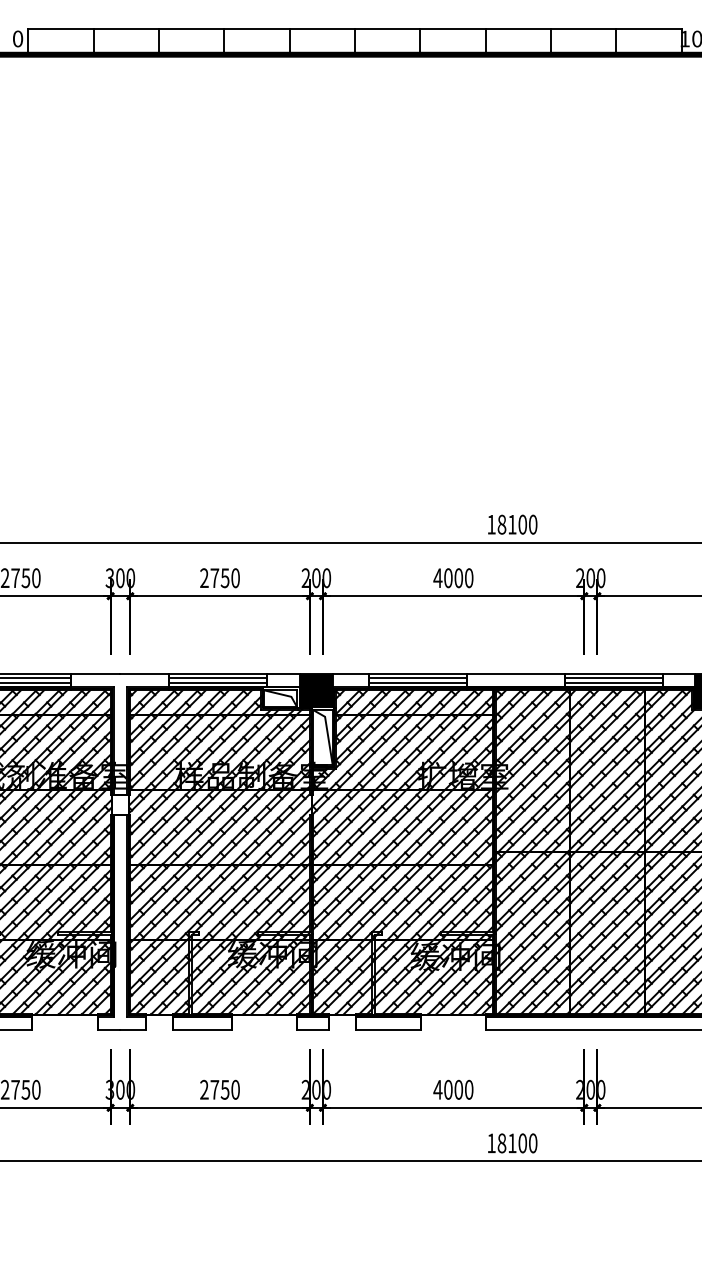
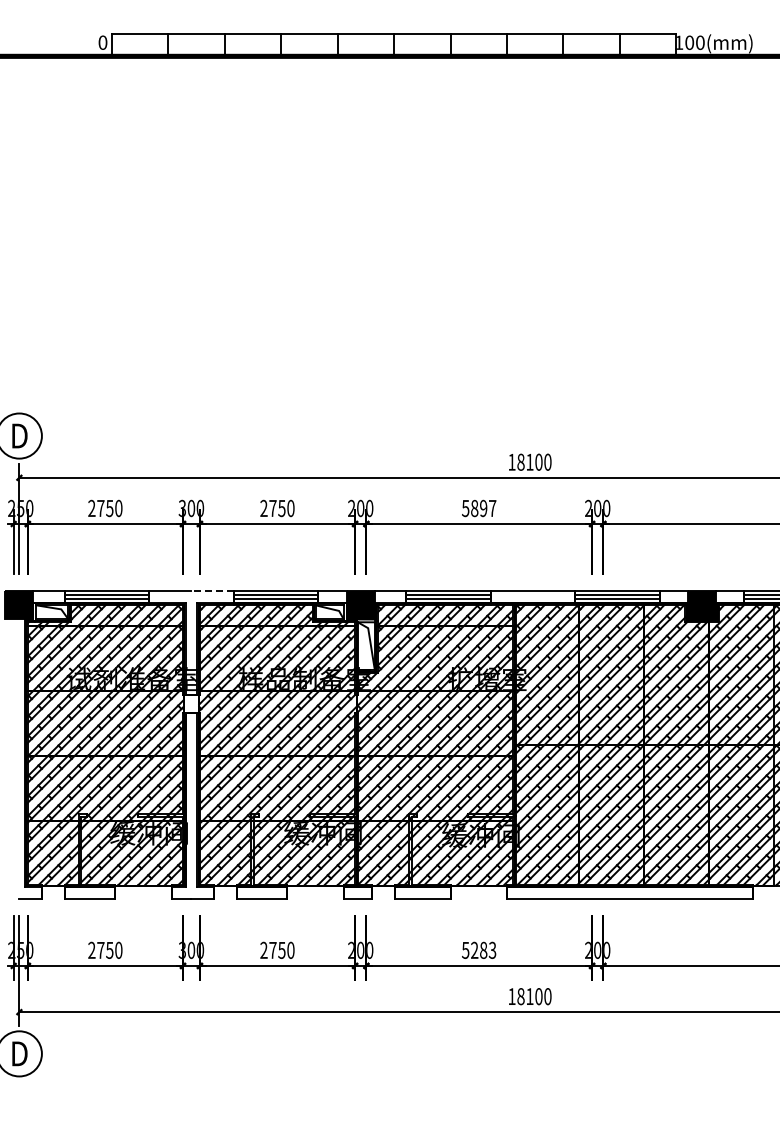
text: (452, 578) -> (478, 508), 4000 -> 5897
line: (144, 674) -> (212, 591), solid -> dashed
text: (452, 1088) -> (478, 949), 4000 -> 5283

